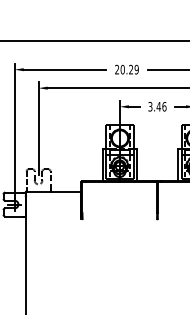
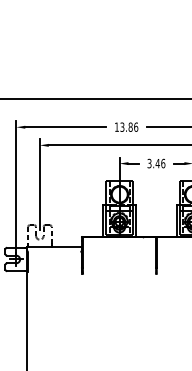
text: (126, 68) -> (126, 126), 20.29 -> 13.86

